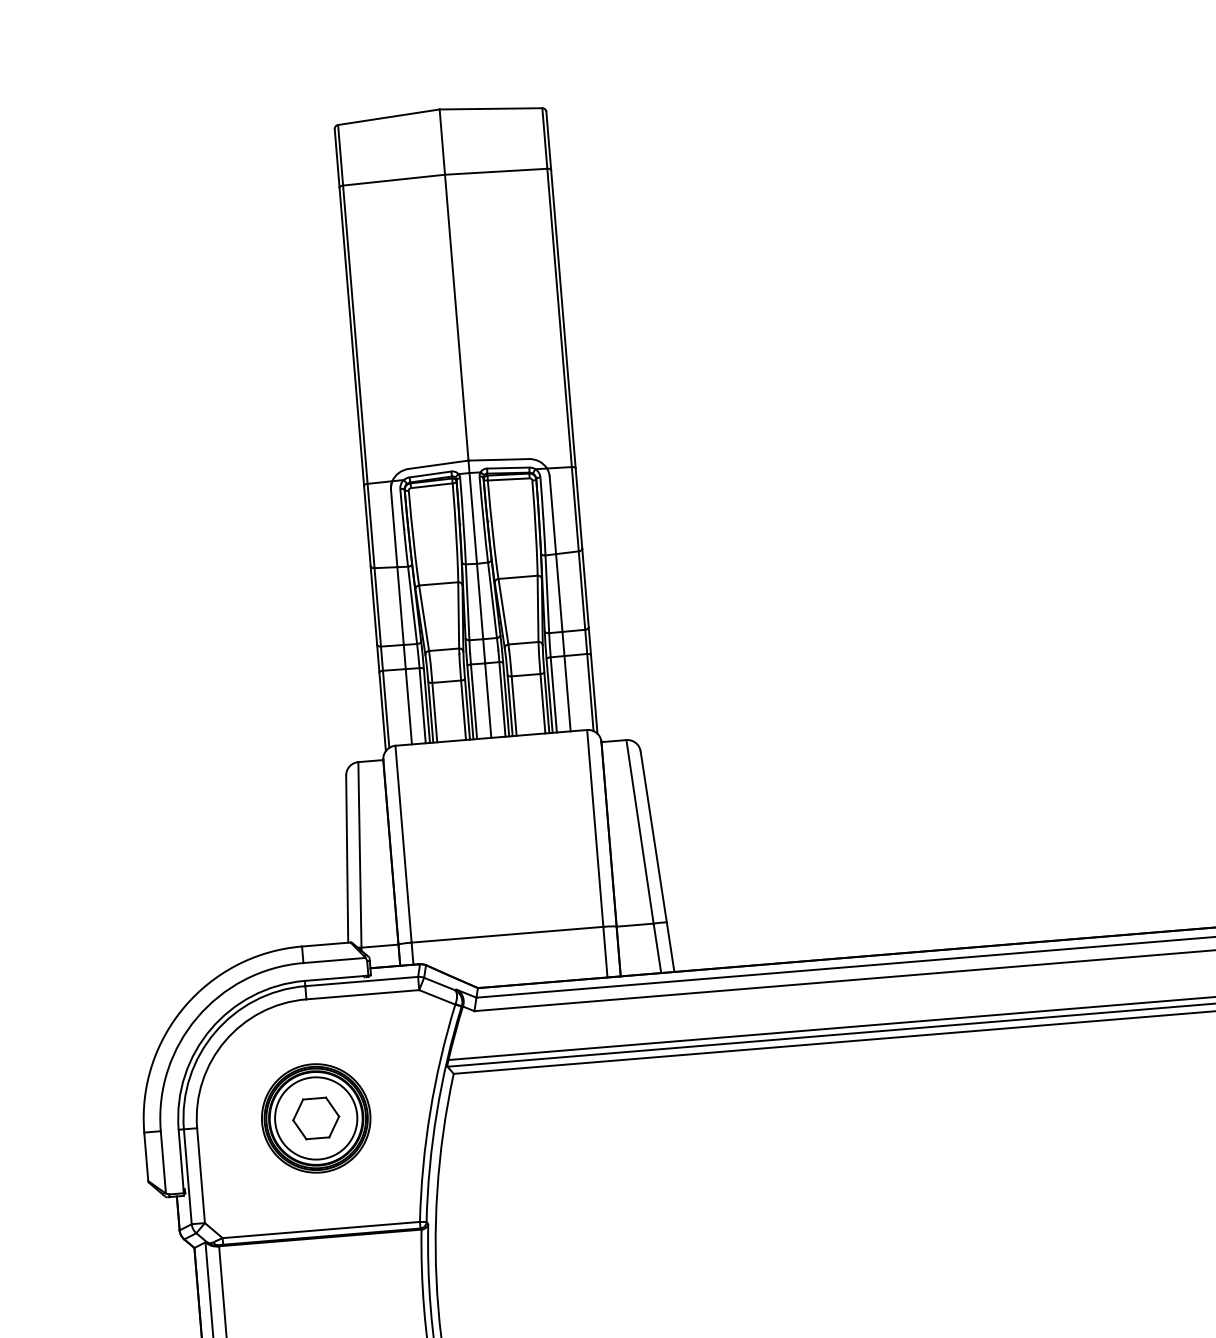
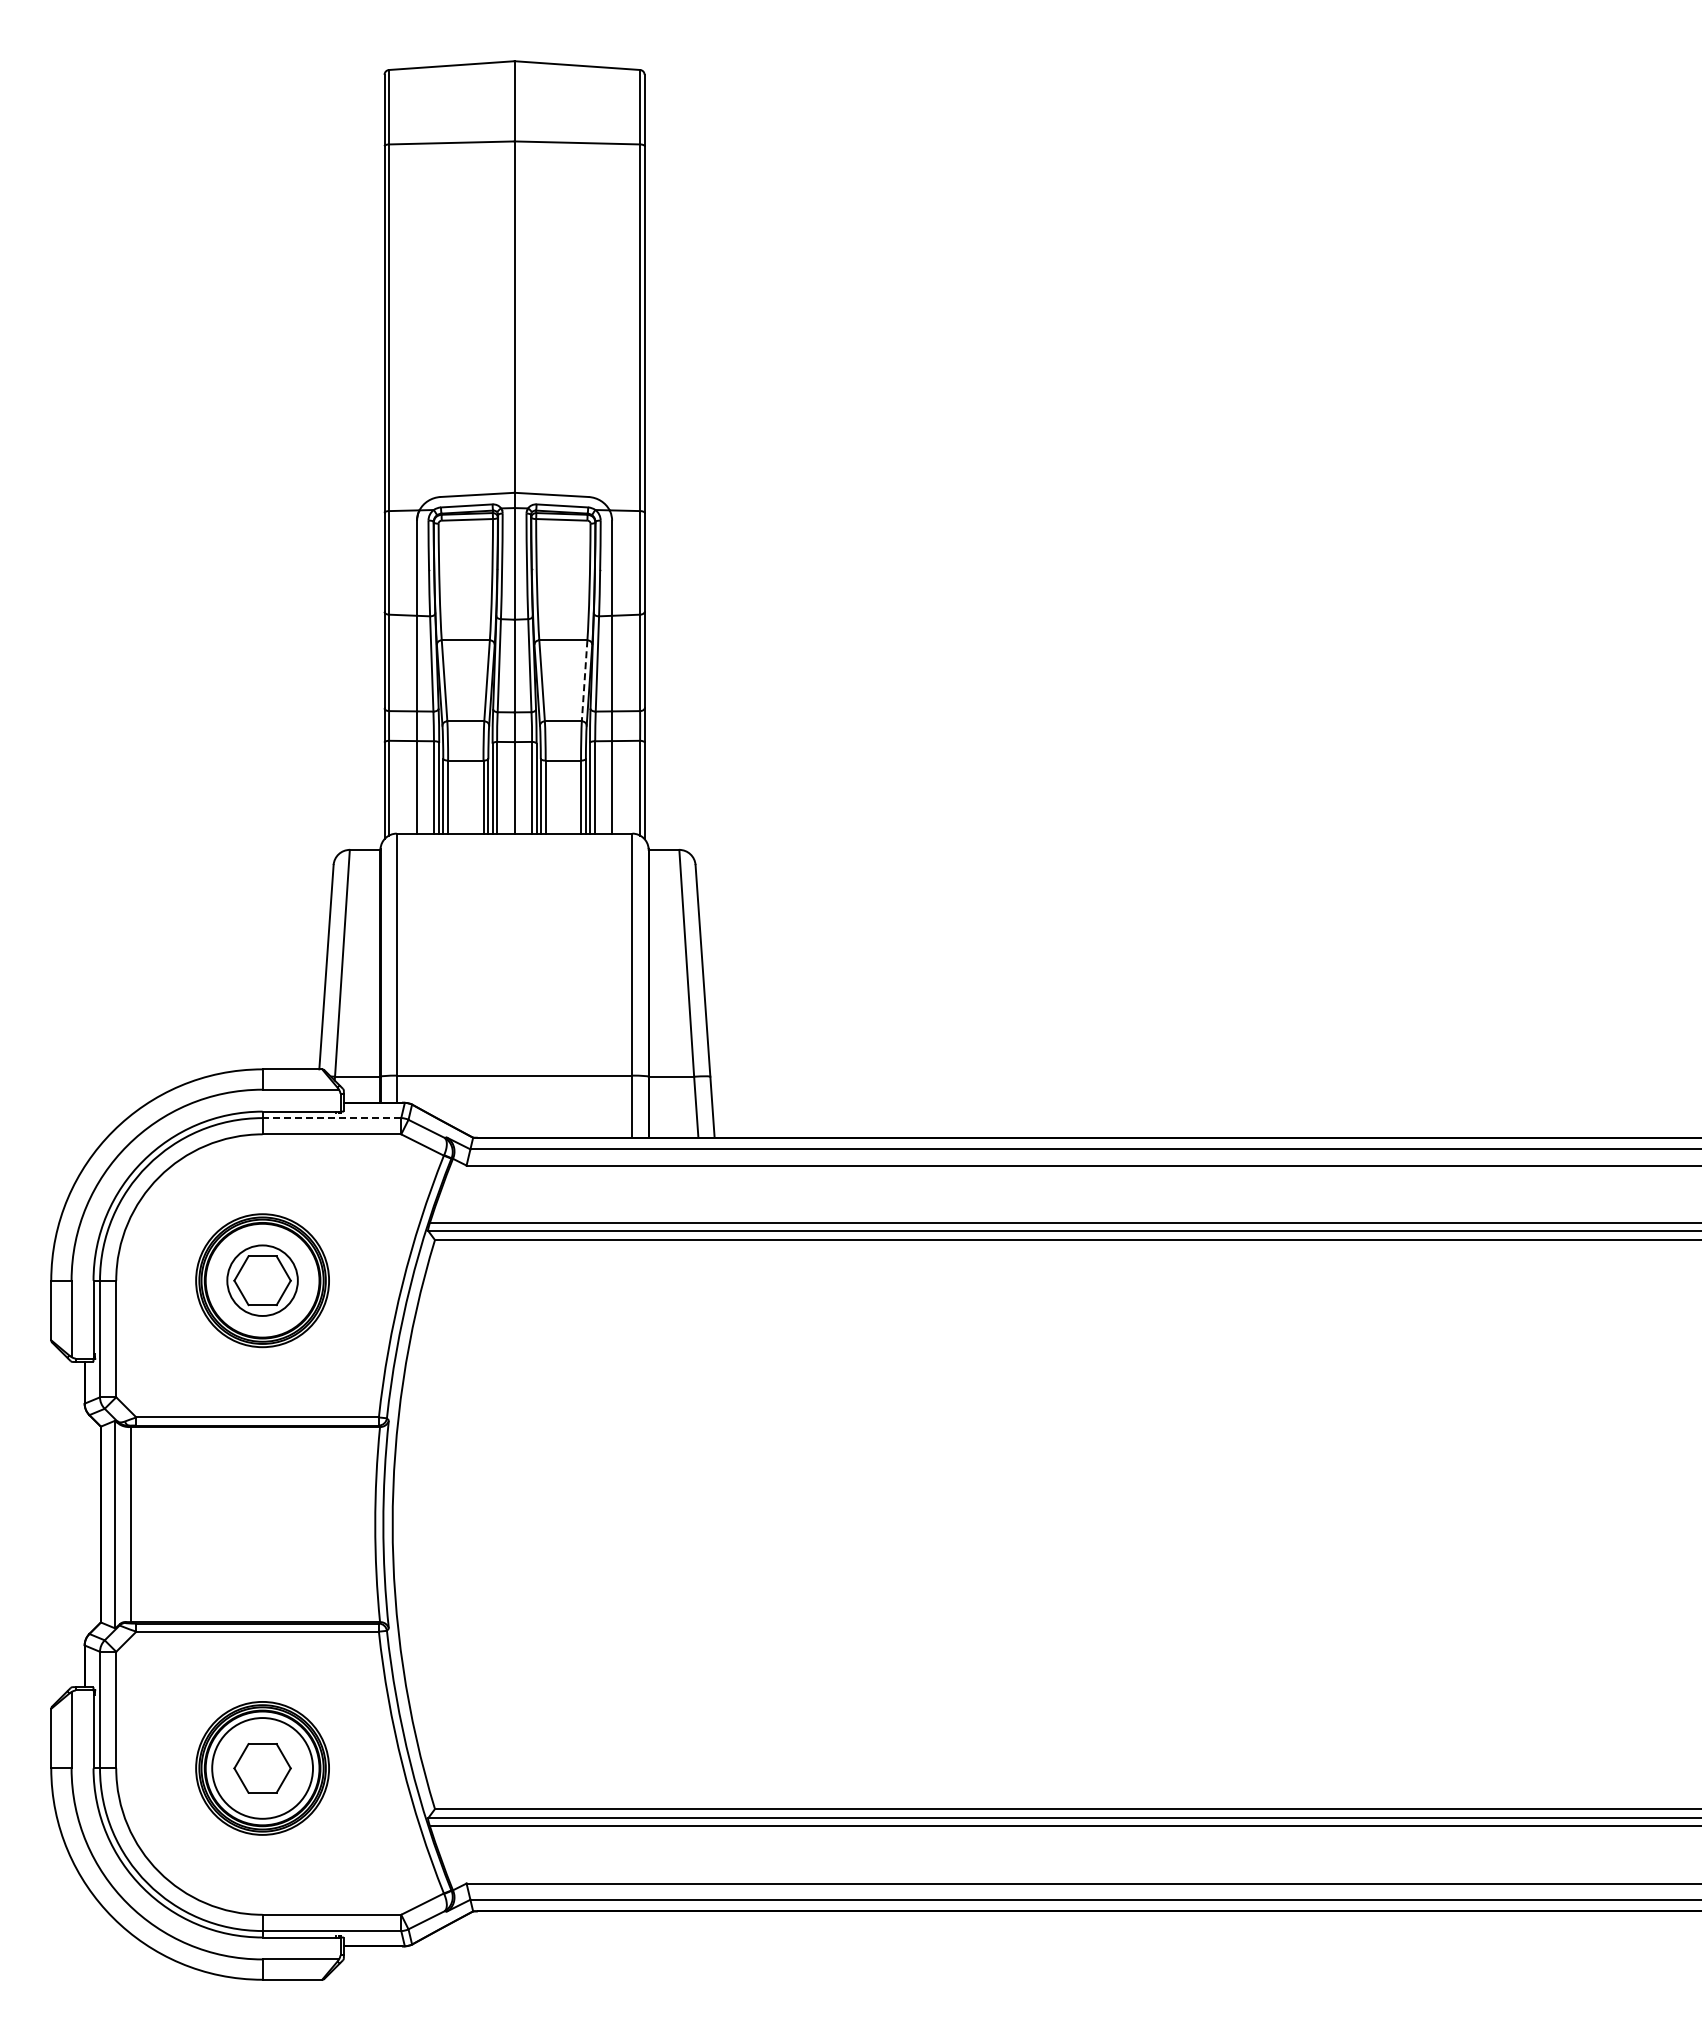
line: (537, 608) -> (584, 680), solid -> dashed
line: (361, 981) -> (331, 1118), solid -> dashed
circle: (316, 1118) -> (262, 1280), size x0.7

